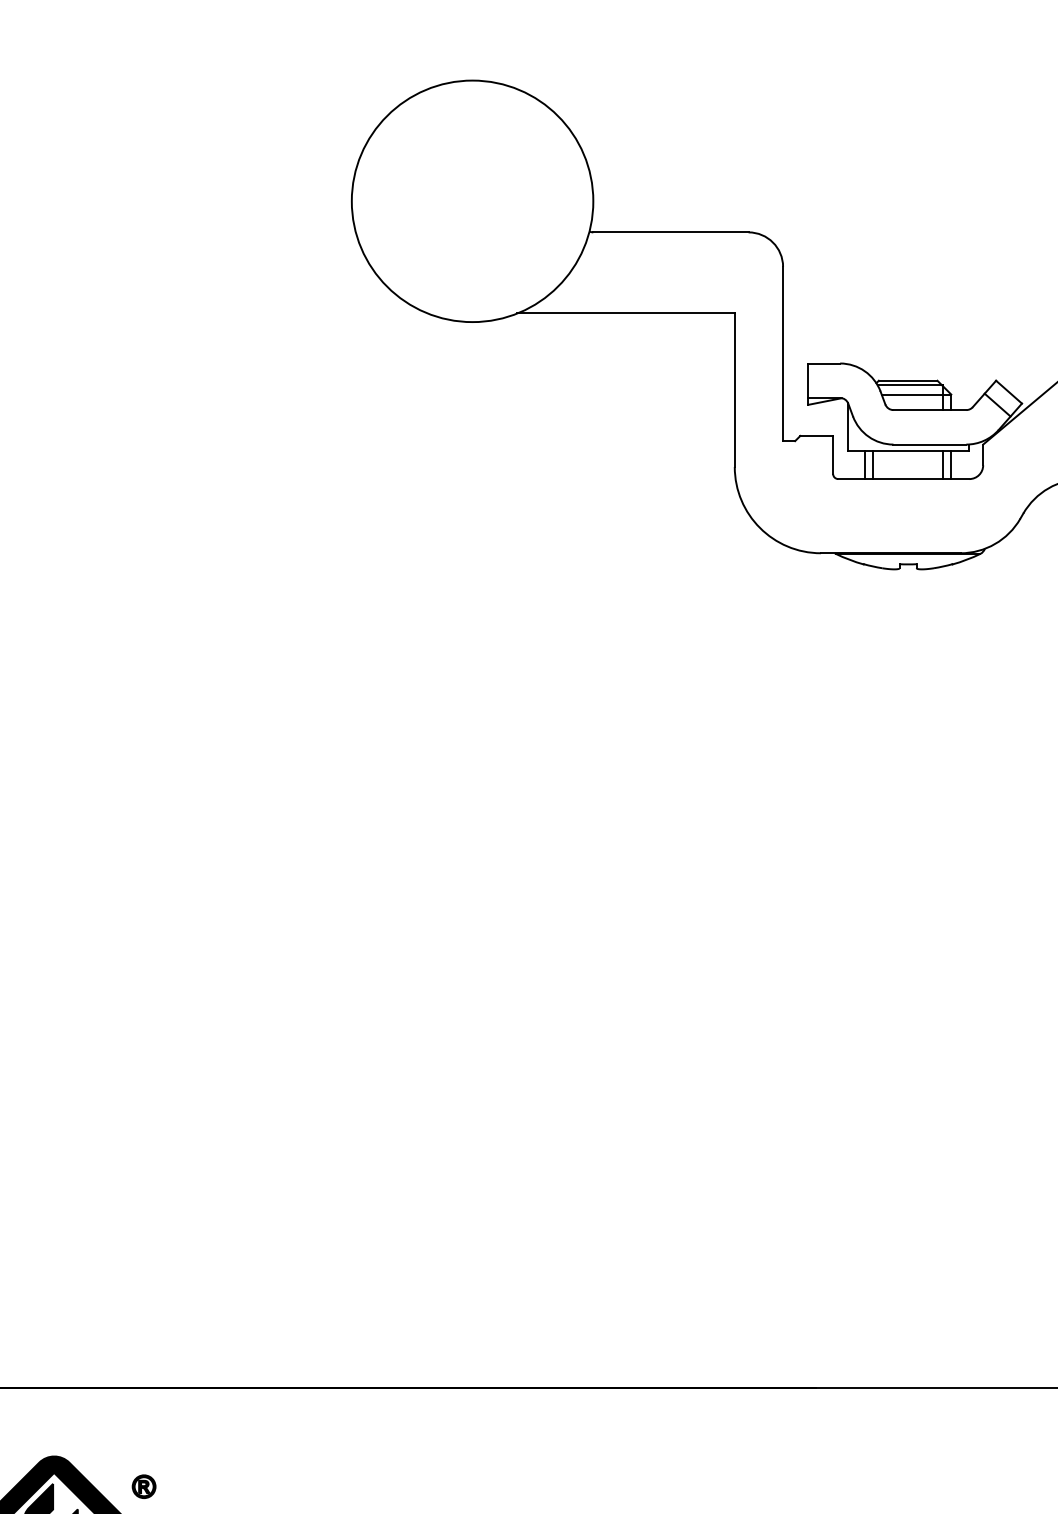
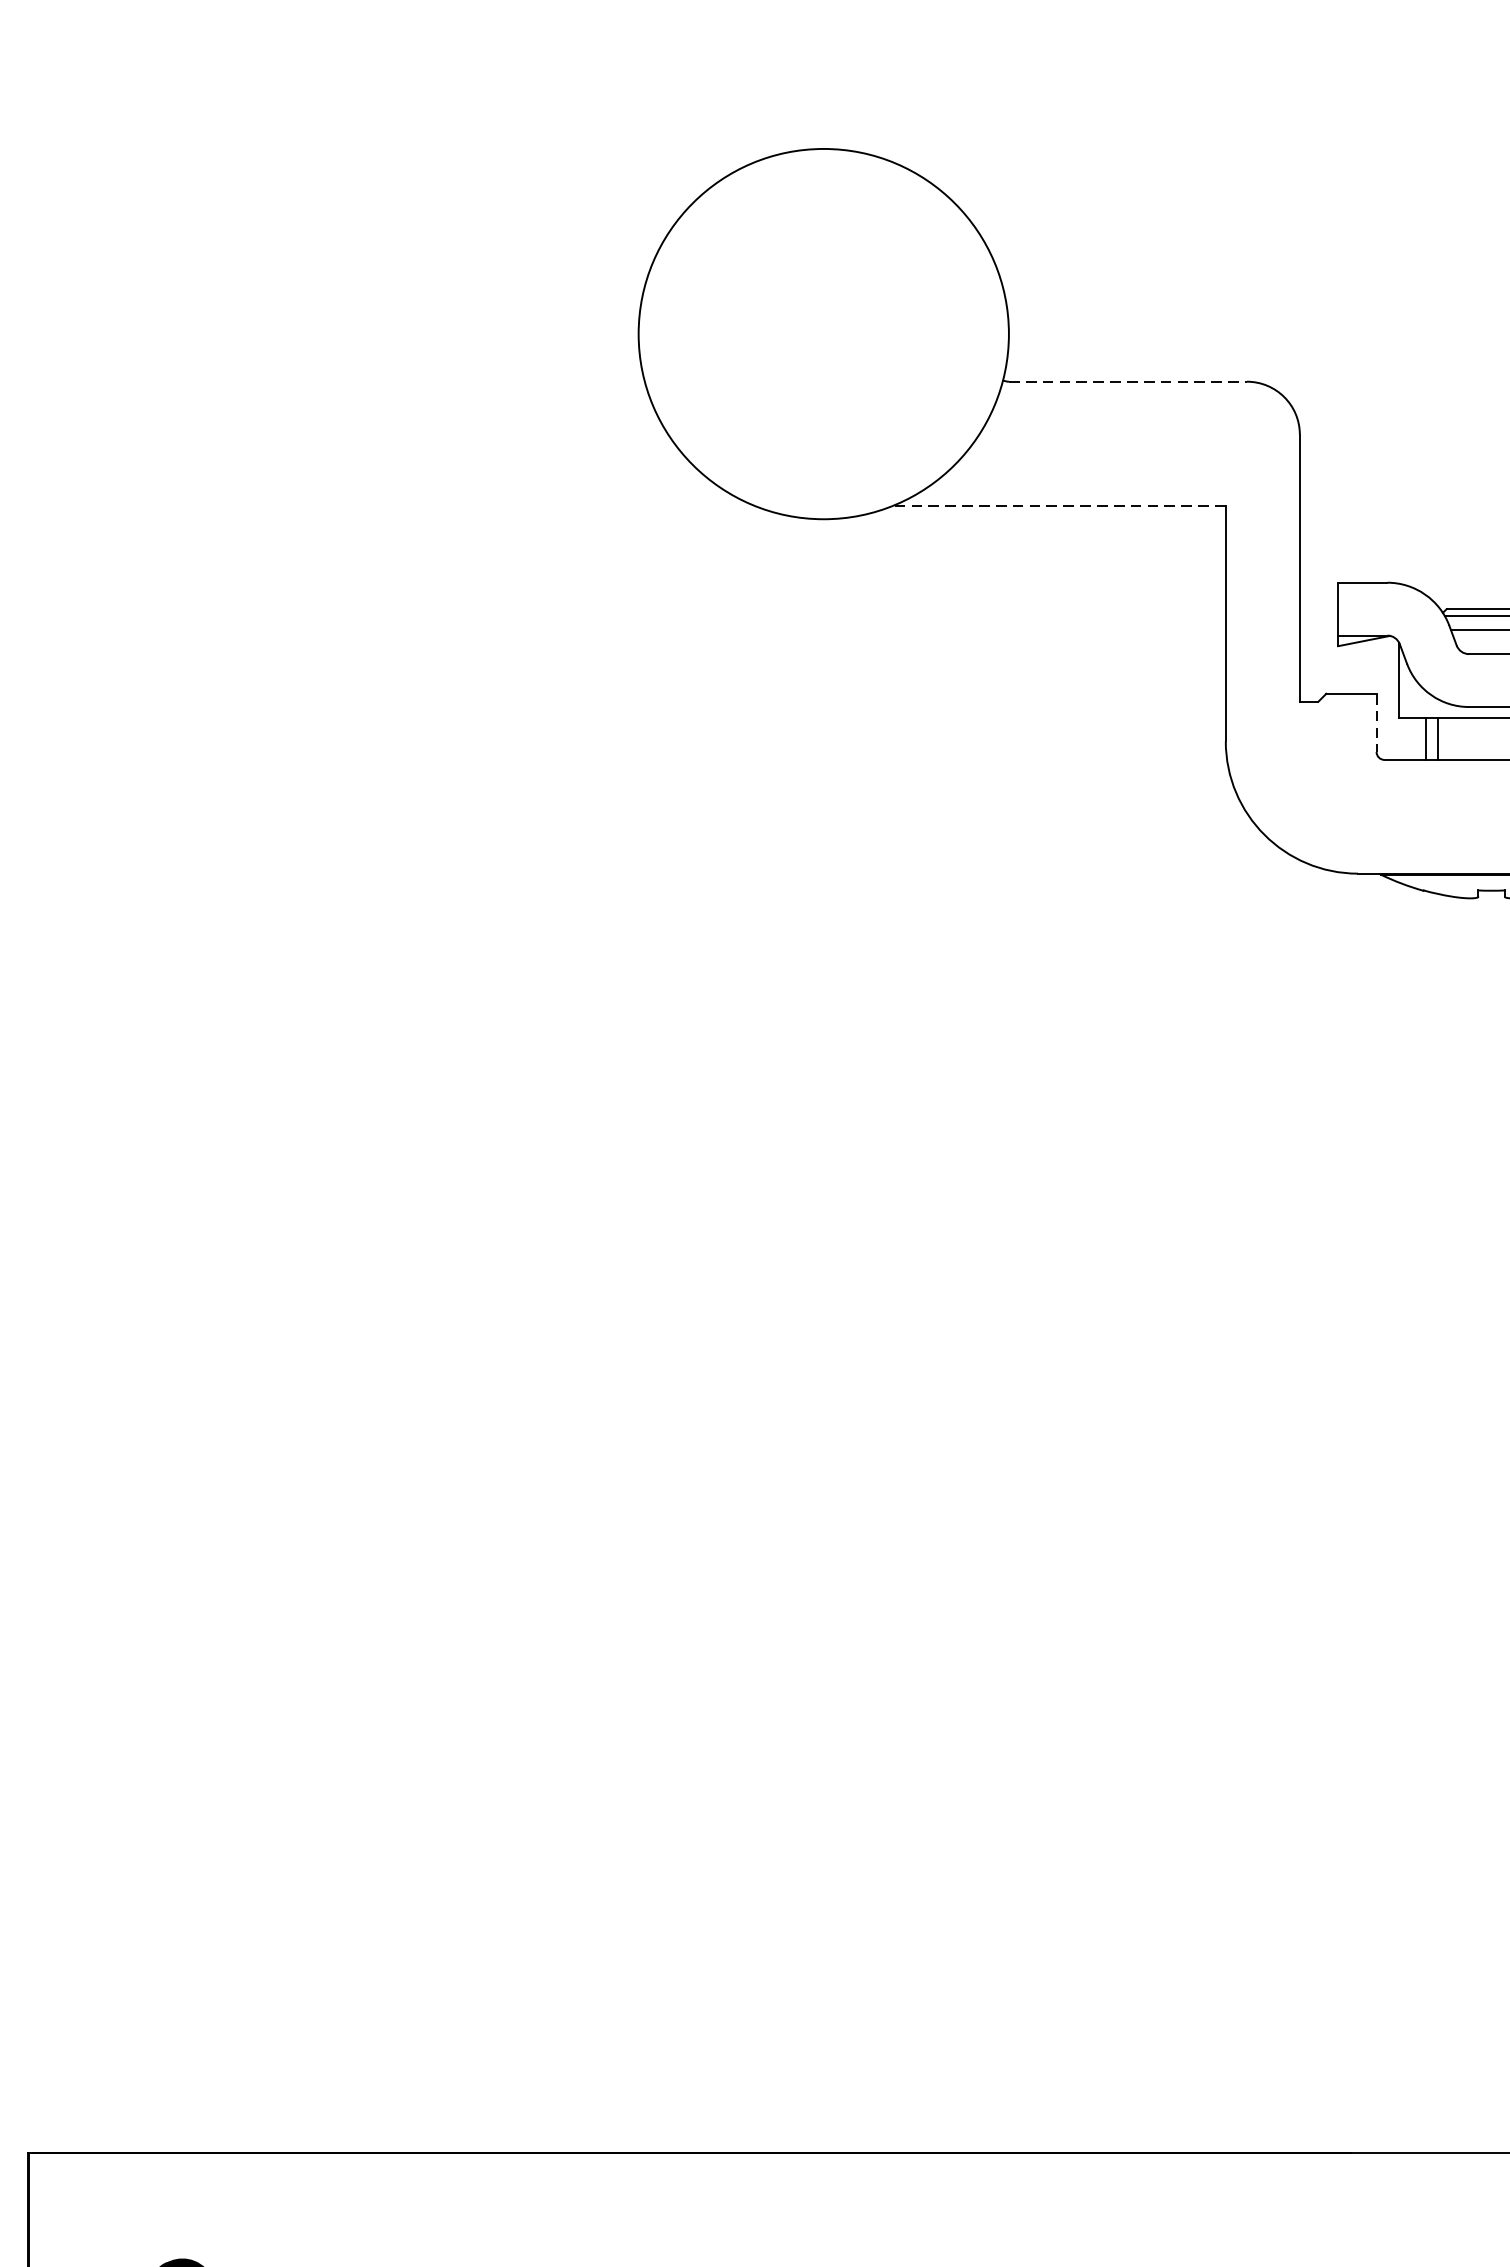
line: (670, 232) -> (1127, 381), solid -> dashed
line: (625, 313) -> (1058, 506), solid -> dashed
line: (833, 454) -> (1377, 722), solid -> dashed

